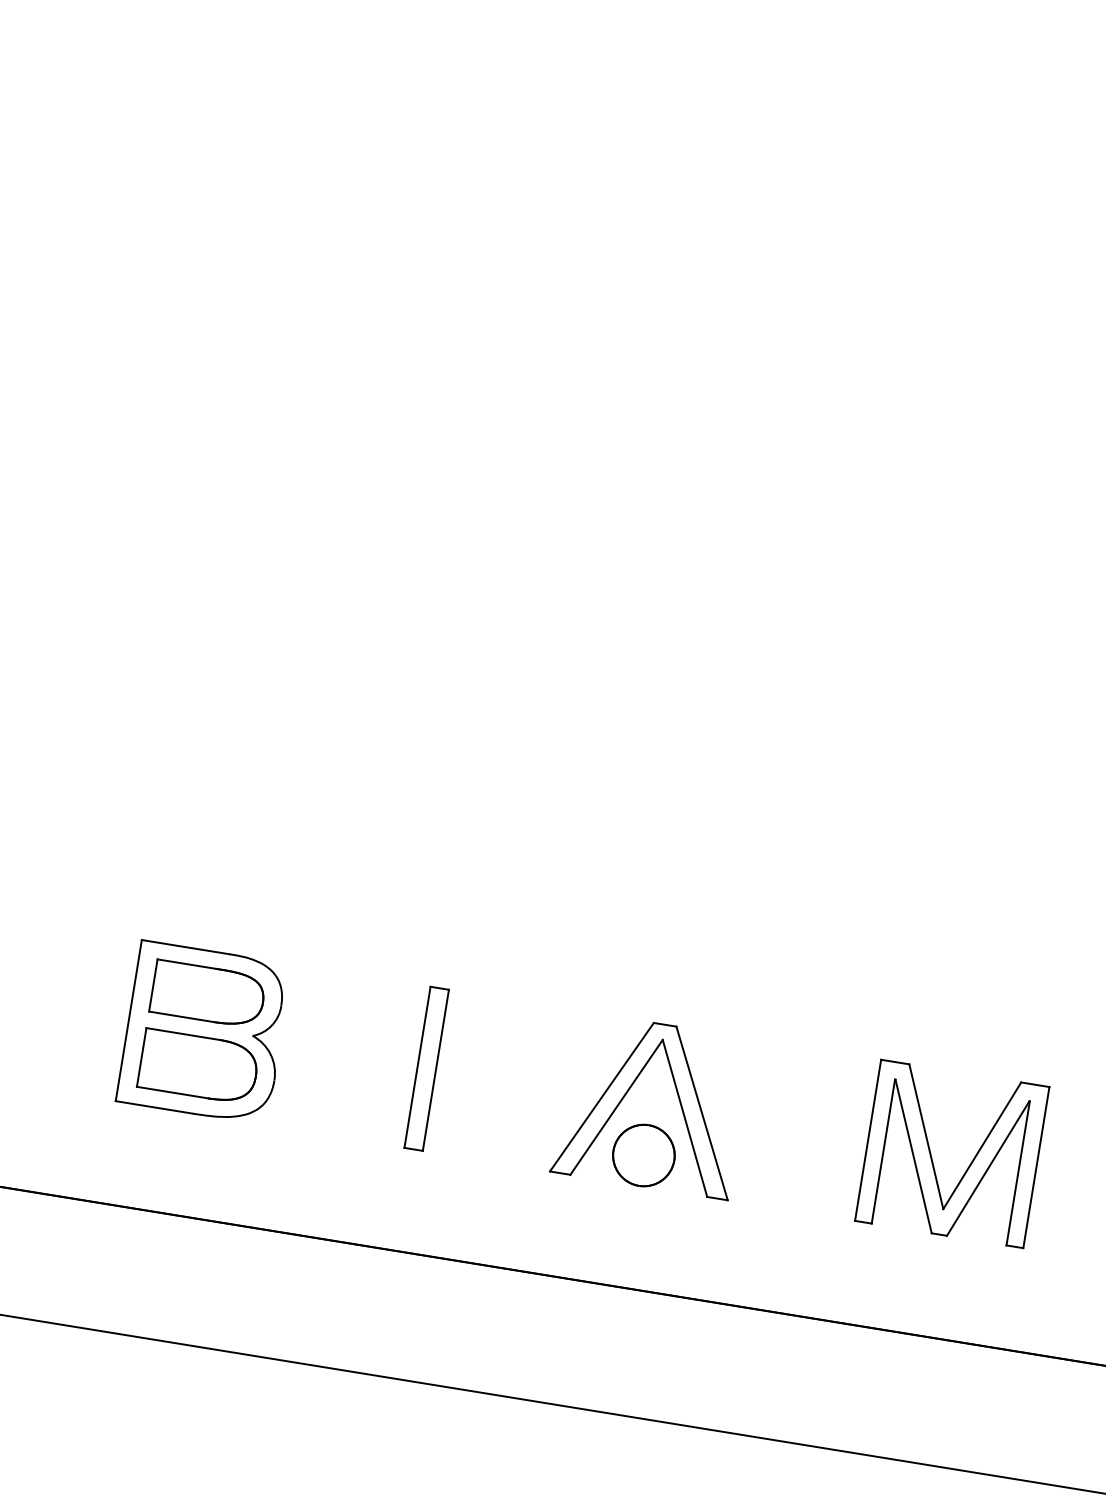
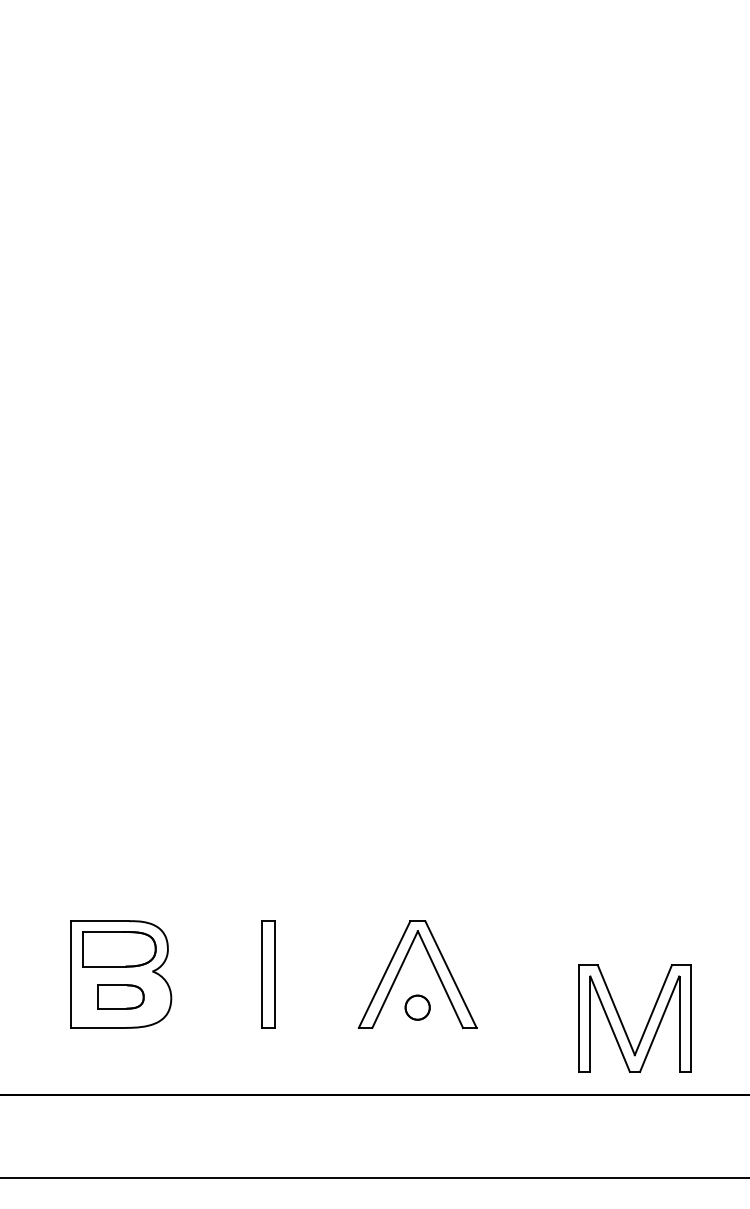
part: (198, 1065) -> (120, 996), size x0.6
part: (643, 1154) -> (417, 1007), size x0.6
part: (933, 1160) -> (623, 1024), moved

